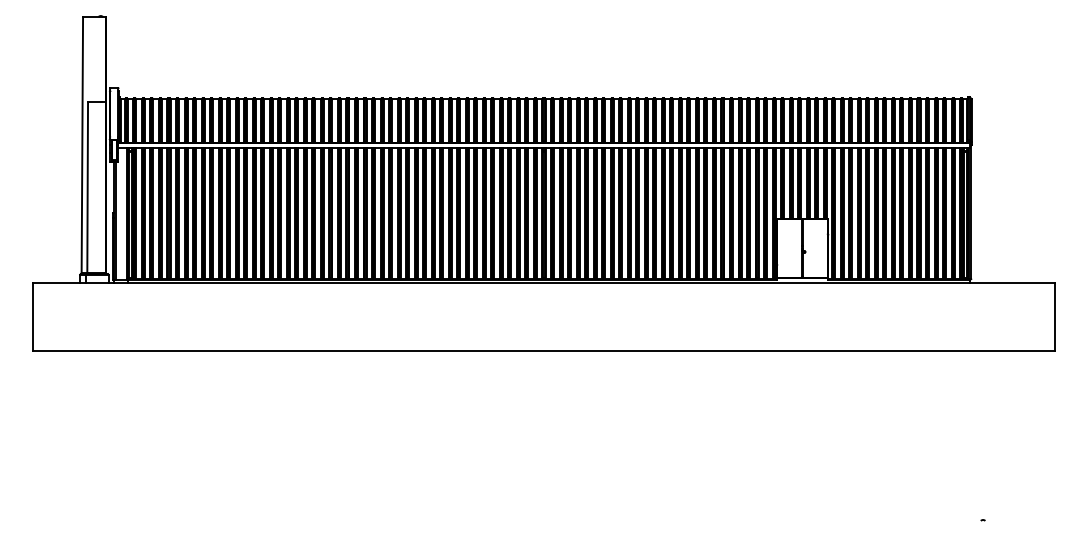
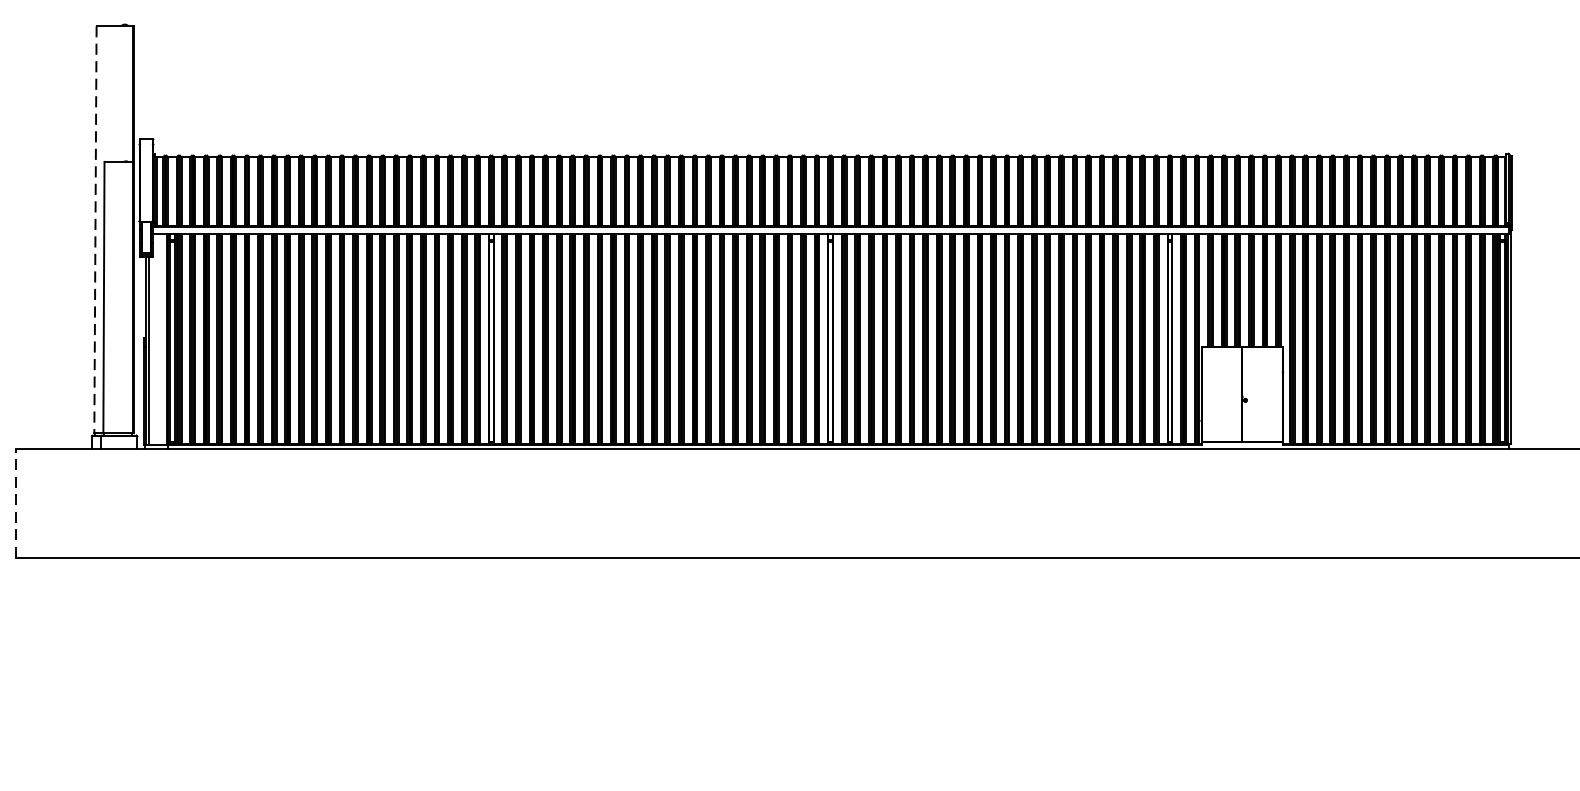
line: (82, 144) -> (95, 229), solid -> dashed
line: (32, 316) -> (16, 503), solid -> dashed

